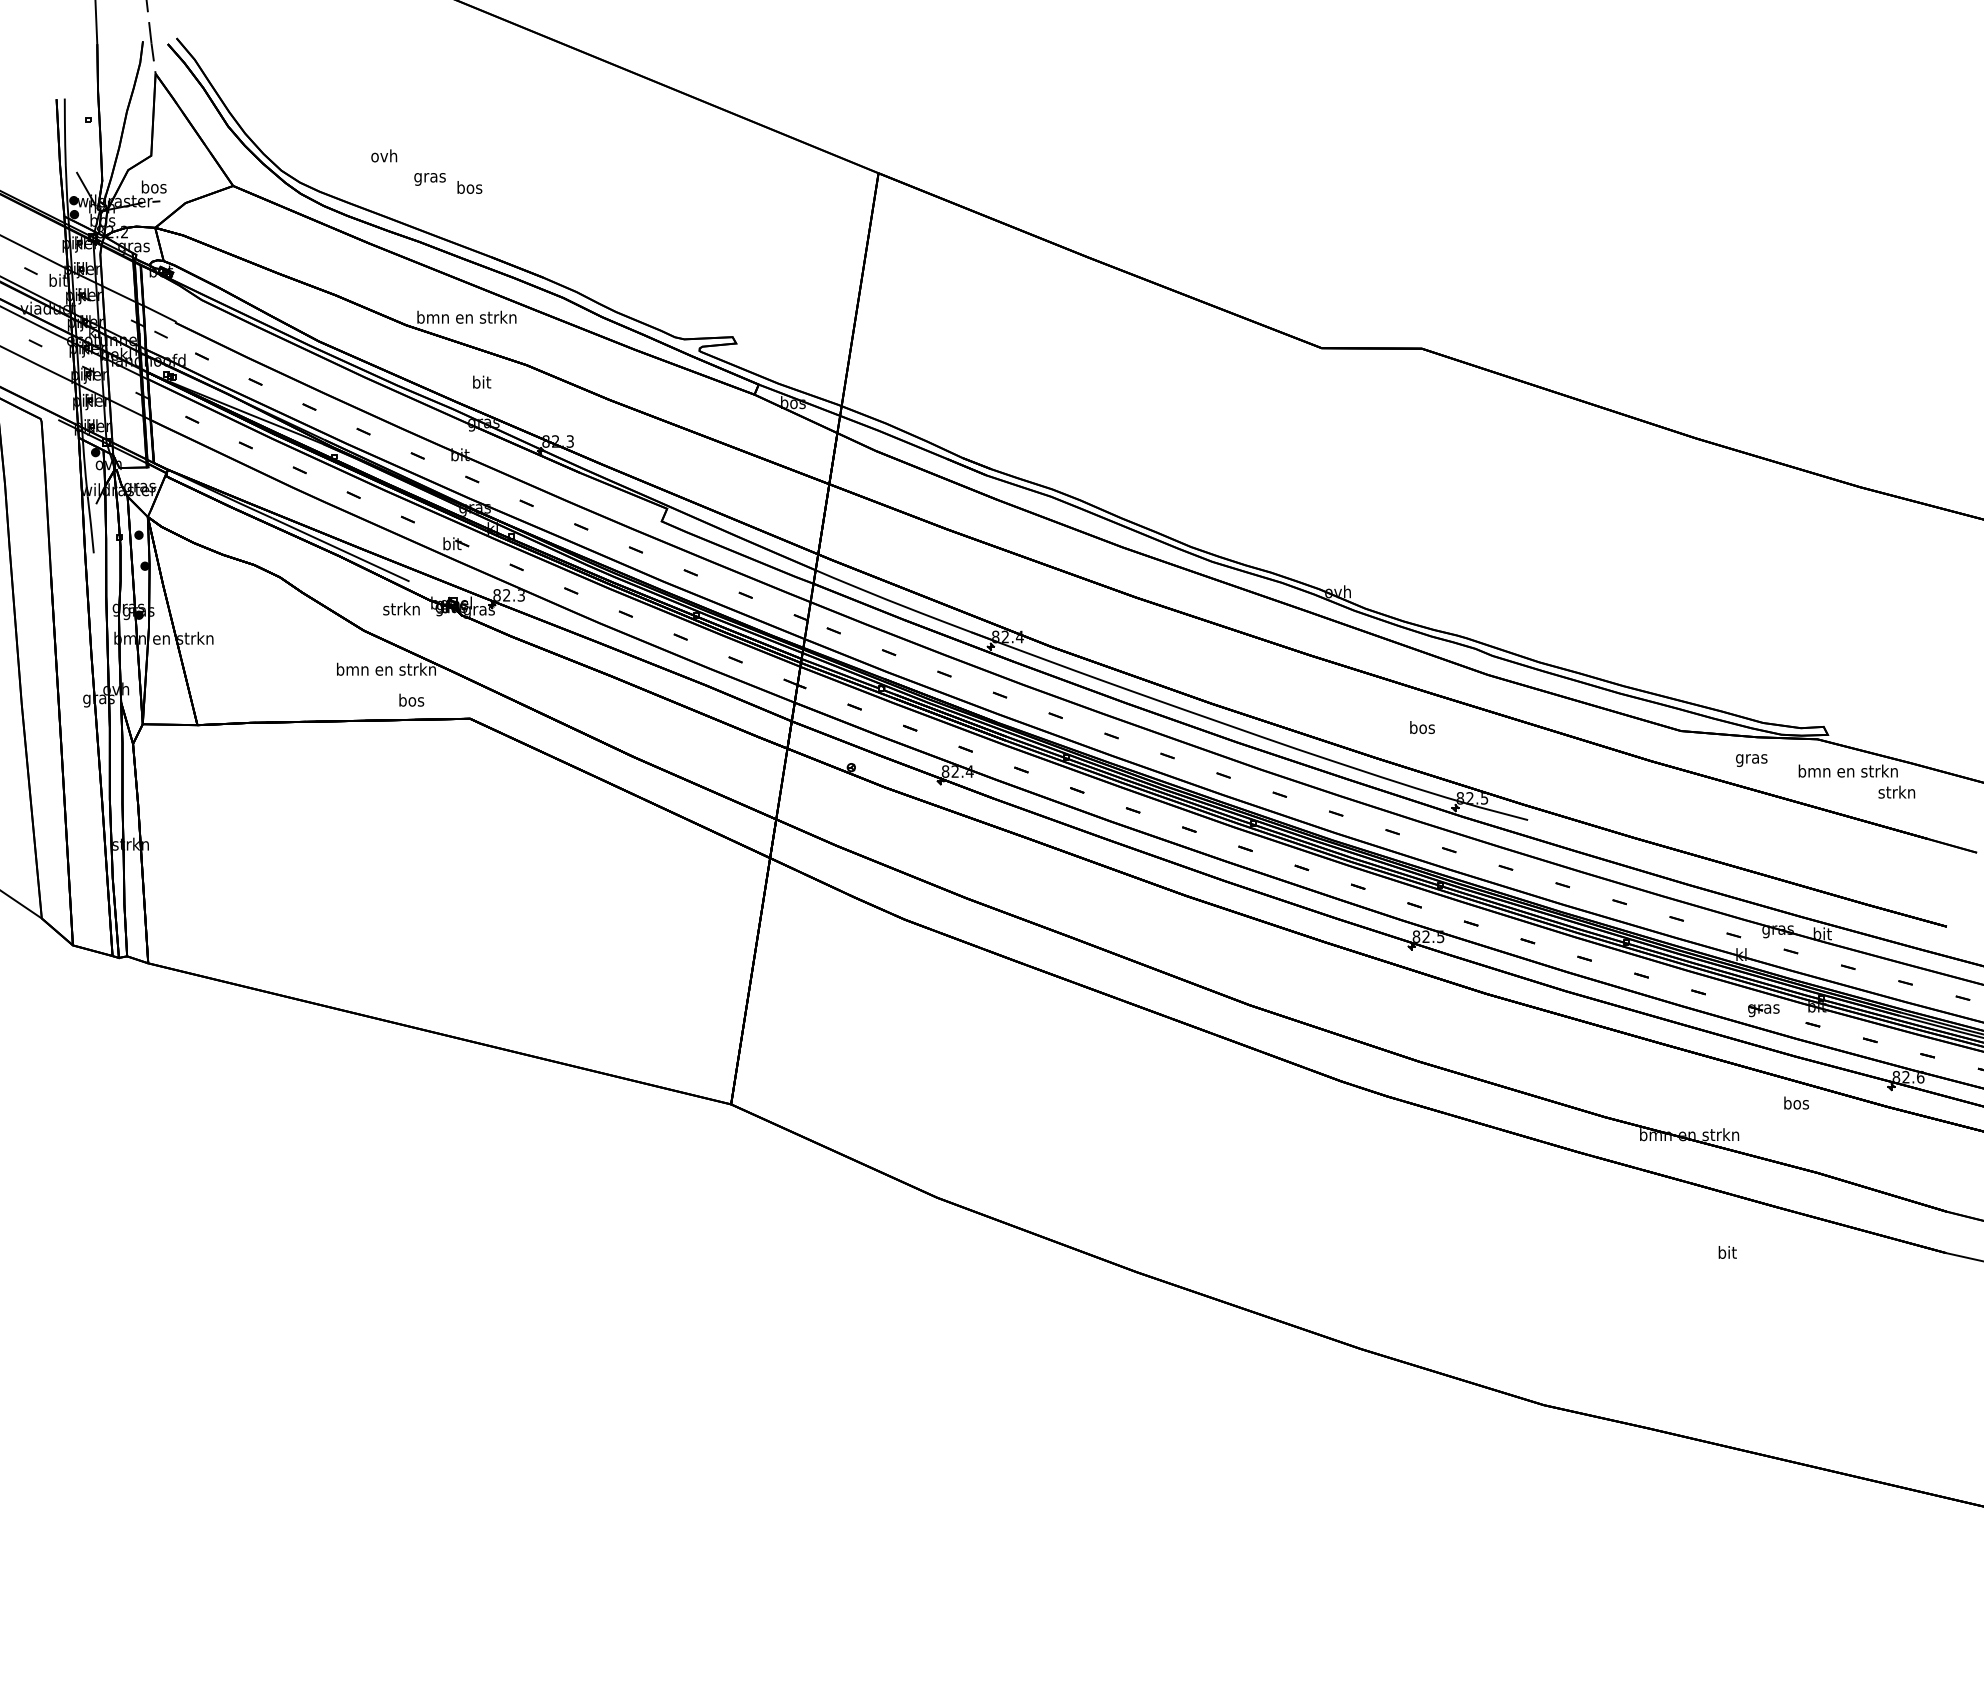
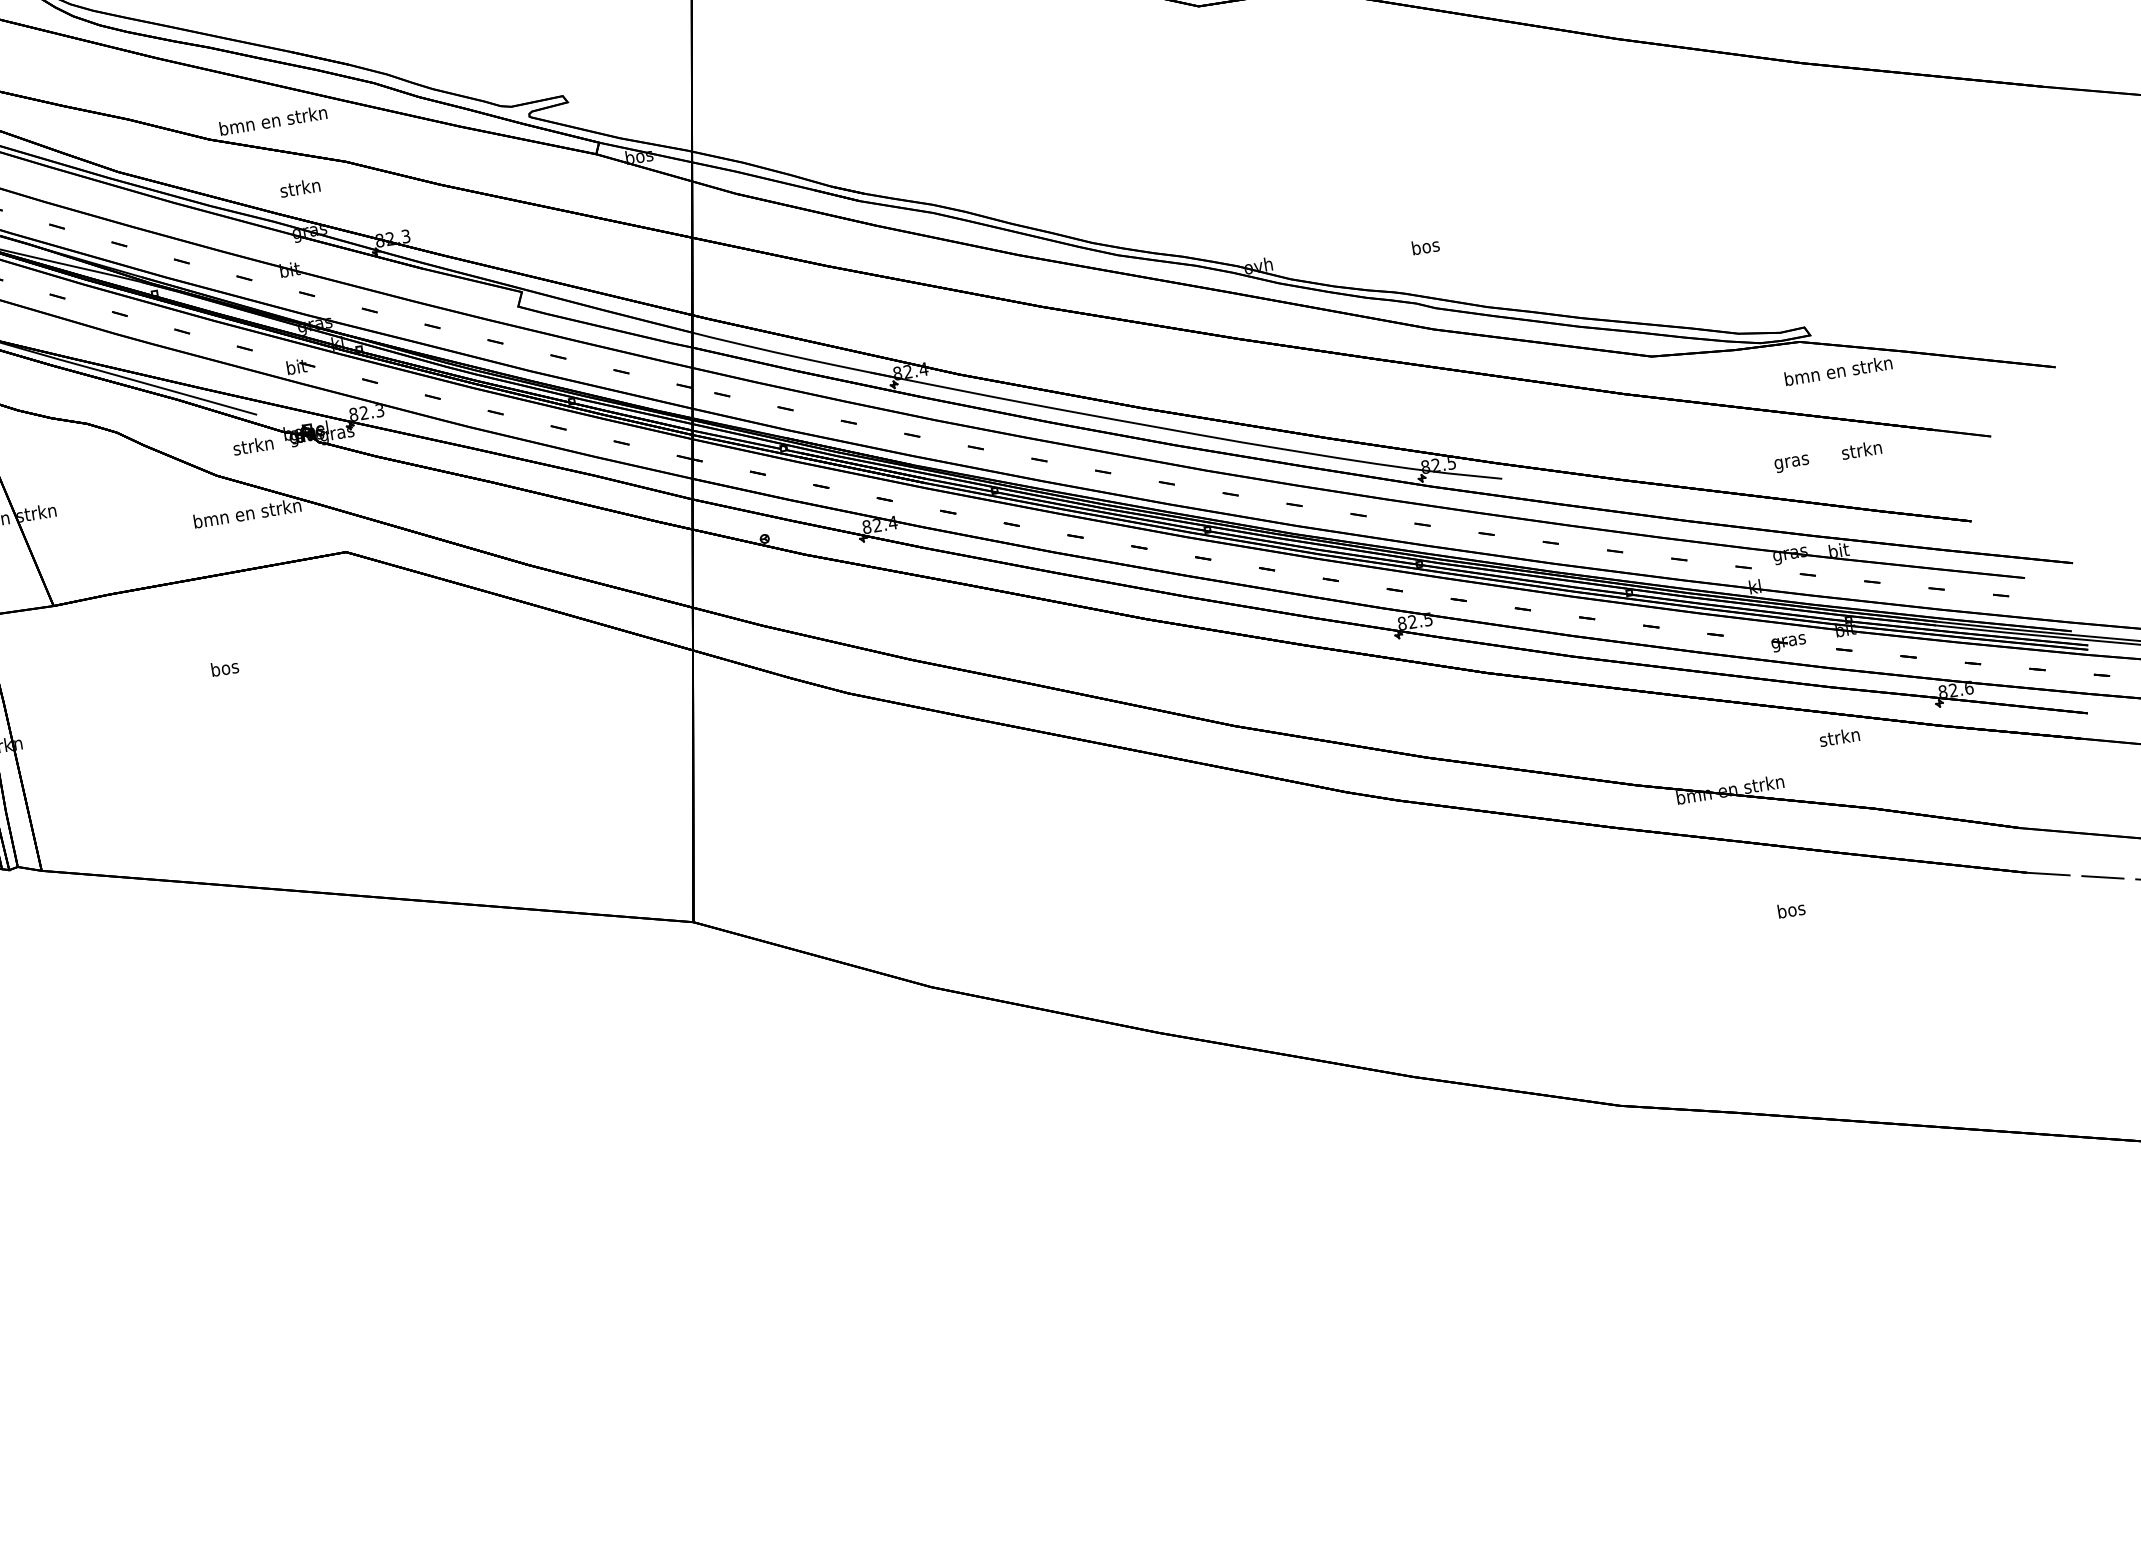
text: (481, 381) -> (300, 187), bit -> strkn
text: (411, 699) -> (224, 667), moved
text: (1422, 727) -> (1425, 246), moved
text: (1751, 760) -> (1791, 463), moved
text: (1896, 791) -> (1861, 449), moved
text: (1795, 1102) -> (1838, 736), bos -> strkn
text: (1727, 1252) -> (1791, 909), bit -> bos

